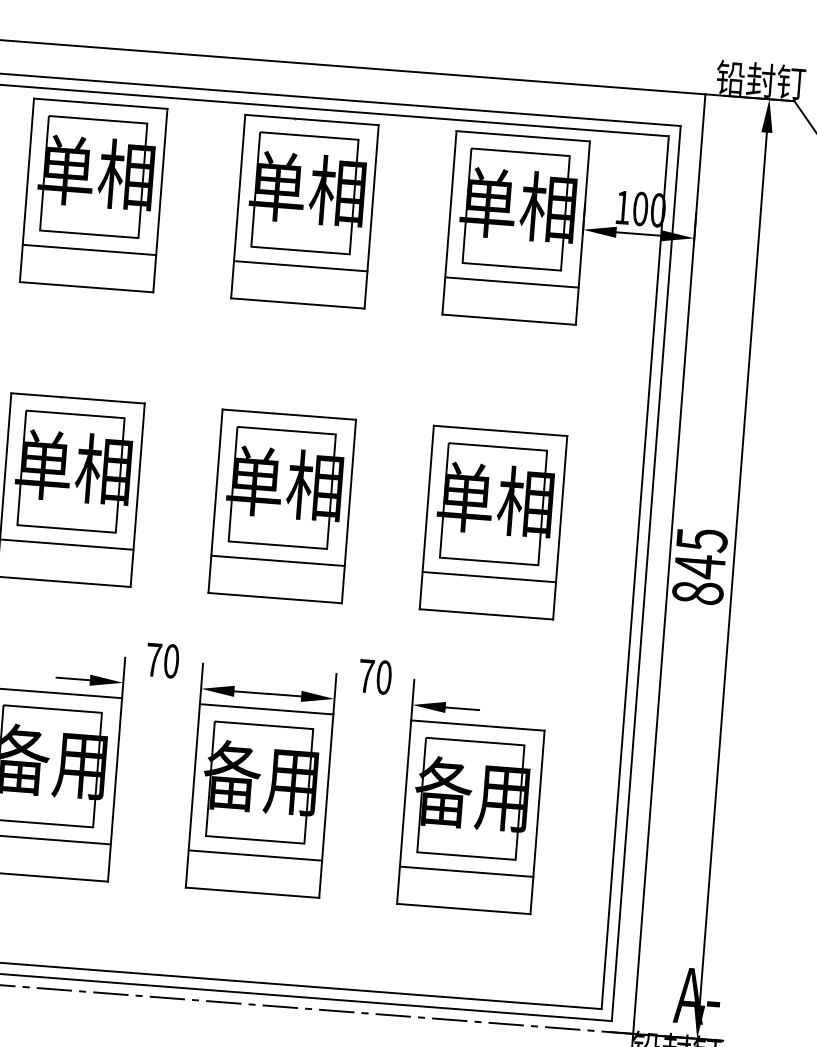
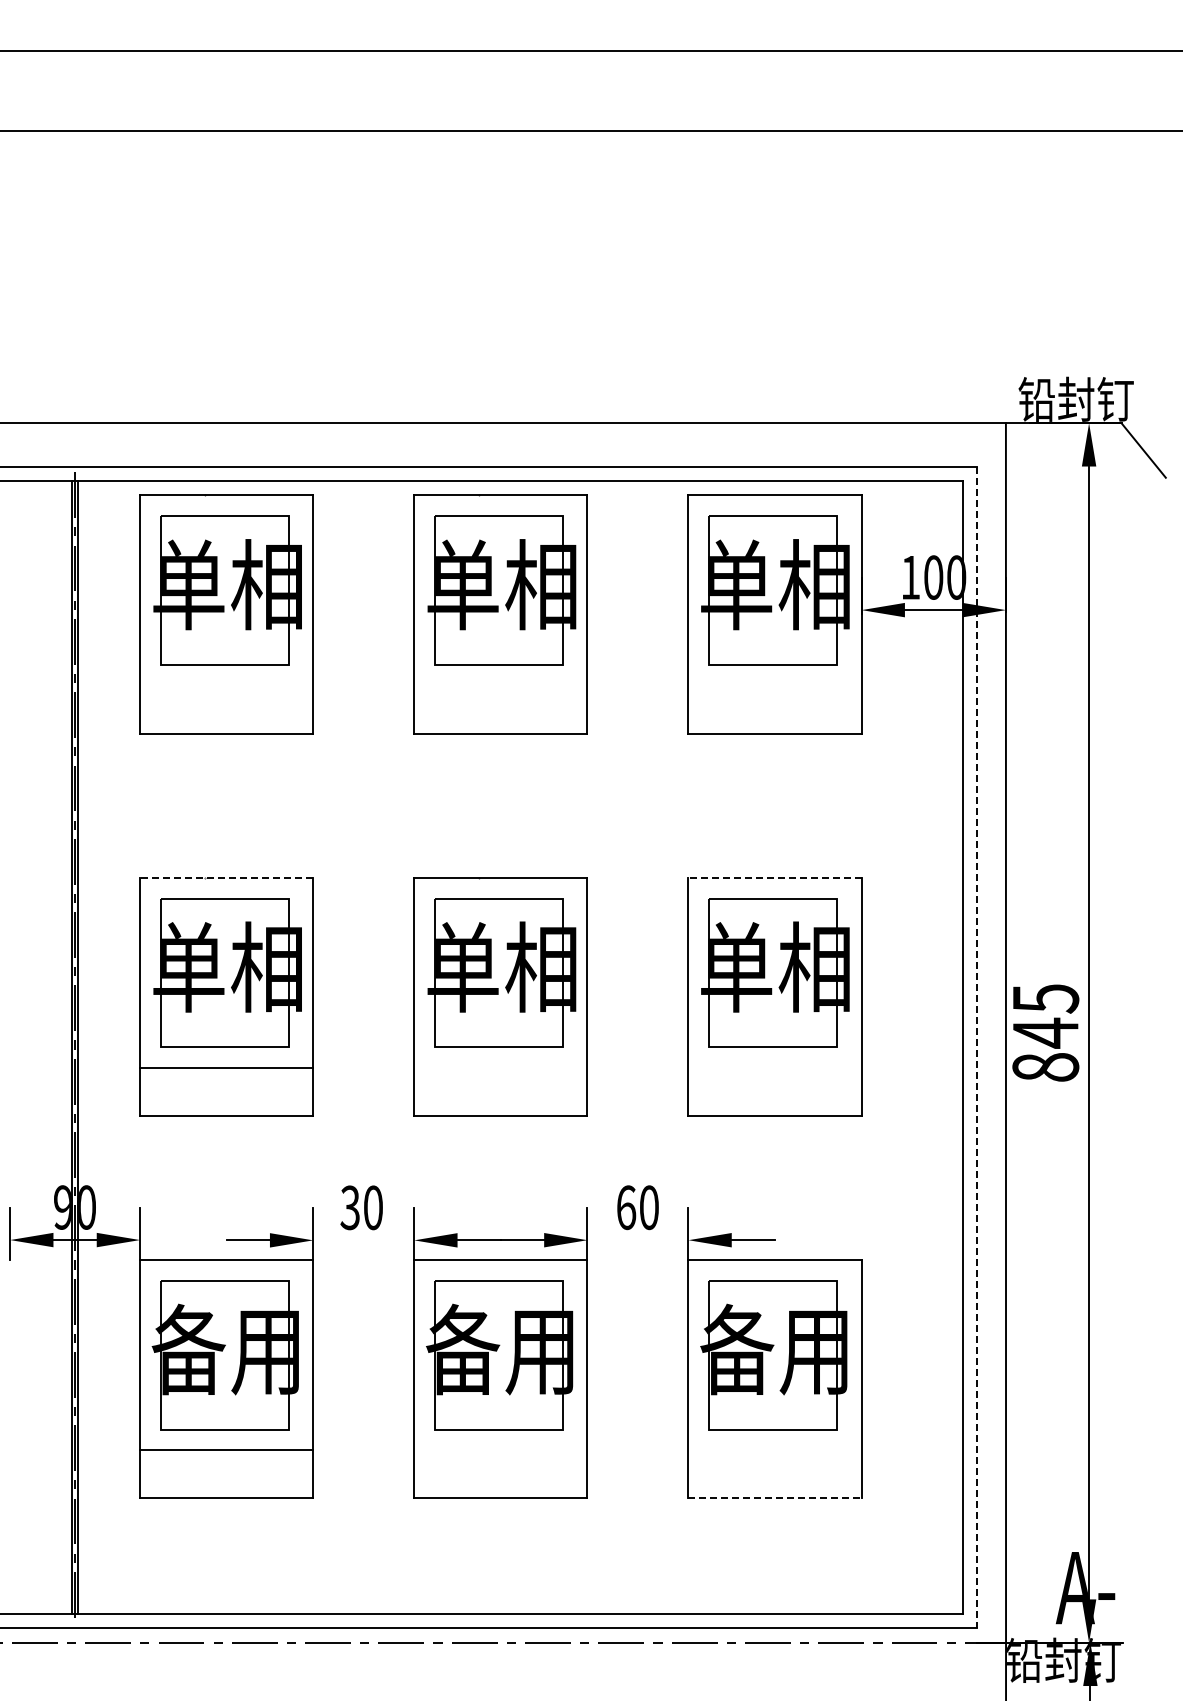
line: (89, 250) -> (226, 685), removed
line: (300, 266) -> (500, 685), removed
line: (511, 282) -> (774, 685), removed
line: (77, 398) -> (226, 877), solid -> dashed
line: (500, 430) -> (775, 877), solid -> dashed
line: (277, 560) -> (500, 1067), removed
line: (646, 573) -> (977, 1047), solid -> dashed
line: (488, 576) -> (774, 1067), removed
text: (153, 659) -> (349, 1207), 70 -> 30
text: (366, 676) -> (626, 1207), 70 -> 60
line: (255, 855) -> (500, 1450), removed
line: (466, 872) -> (774, 1450), removed
line: (464, 909) -> (775, 1498), solid -> dashed

